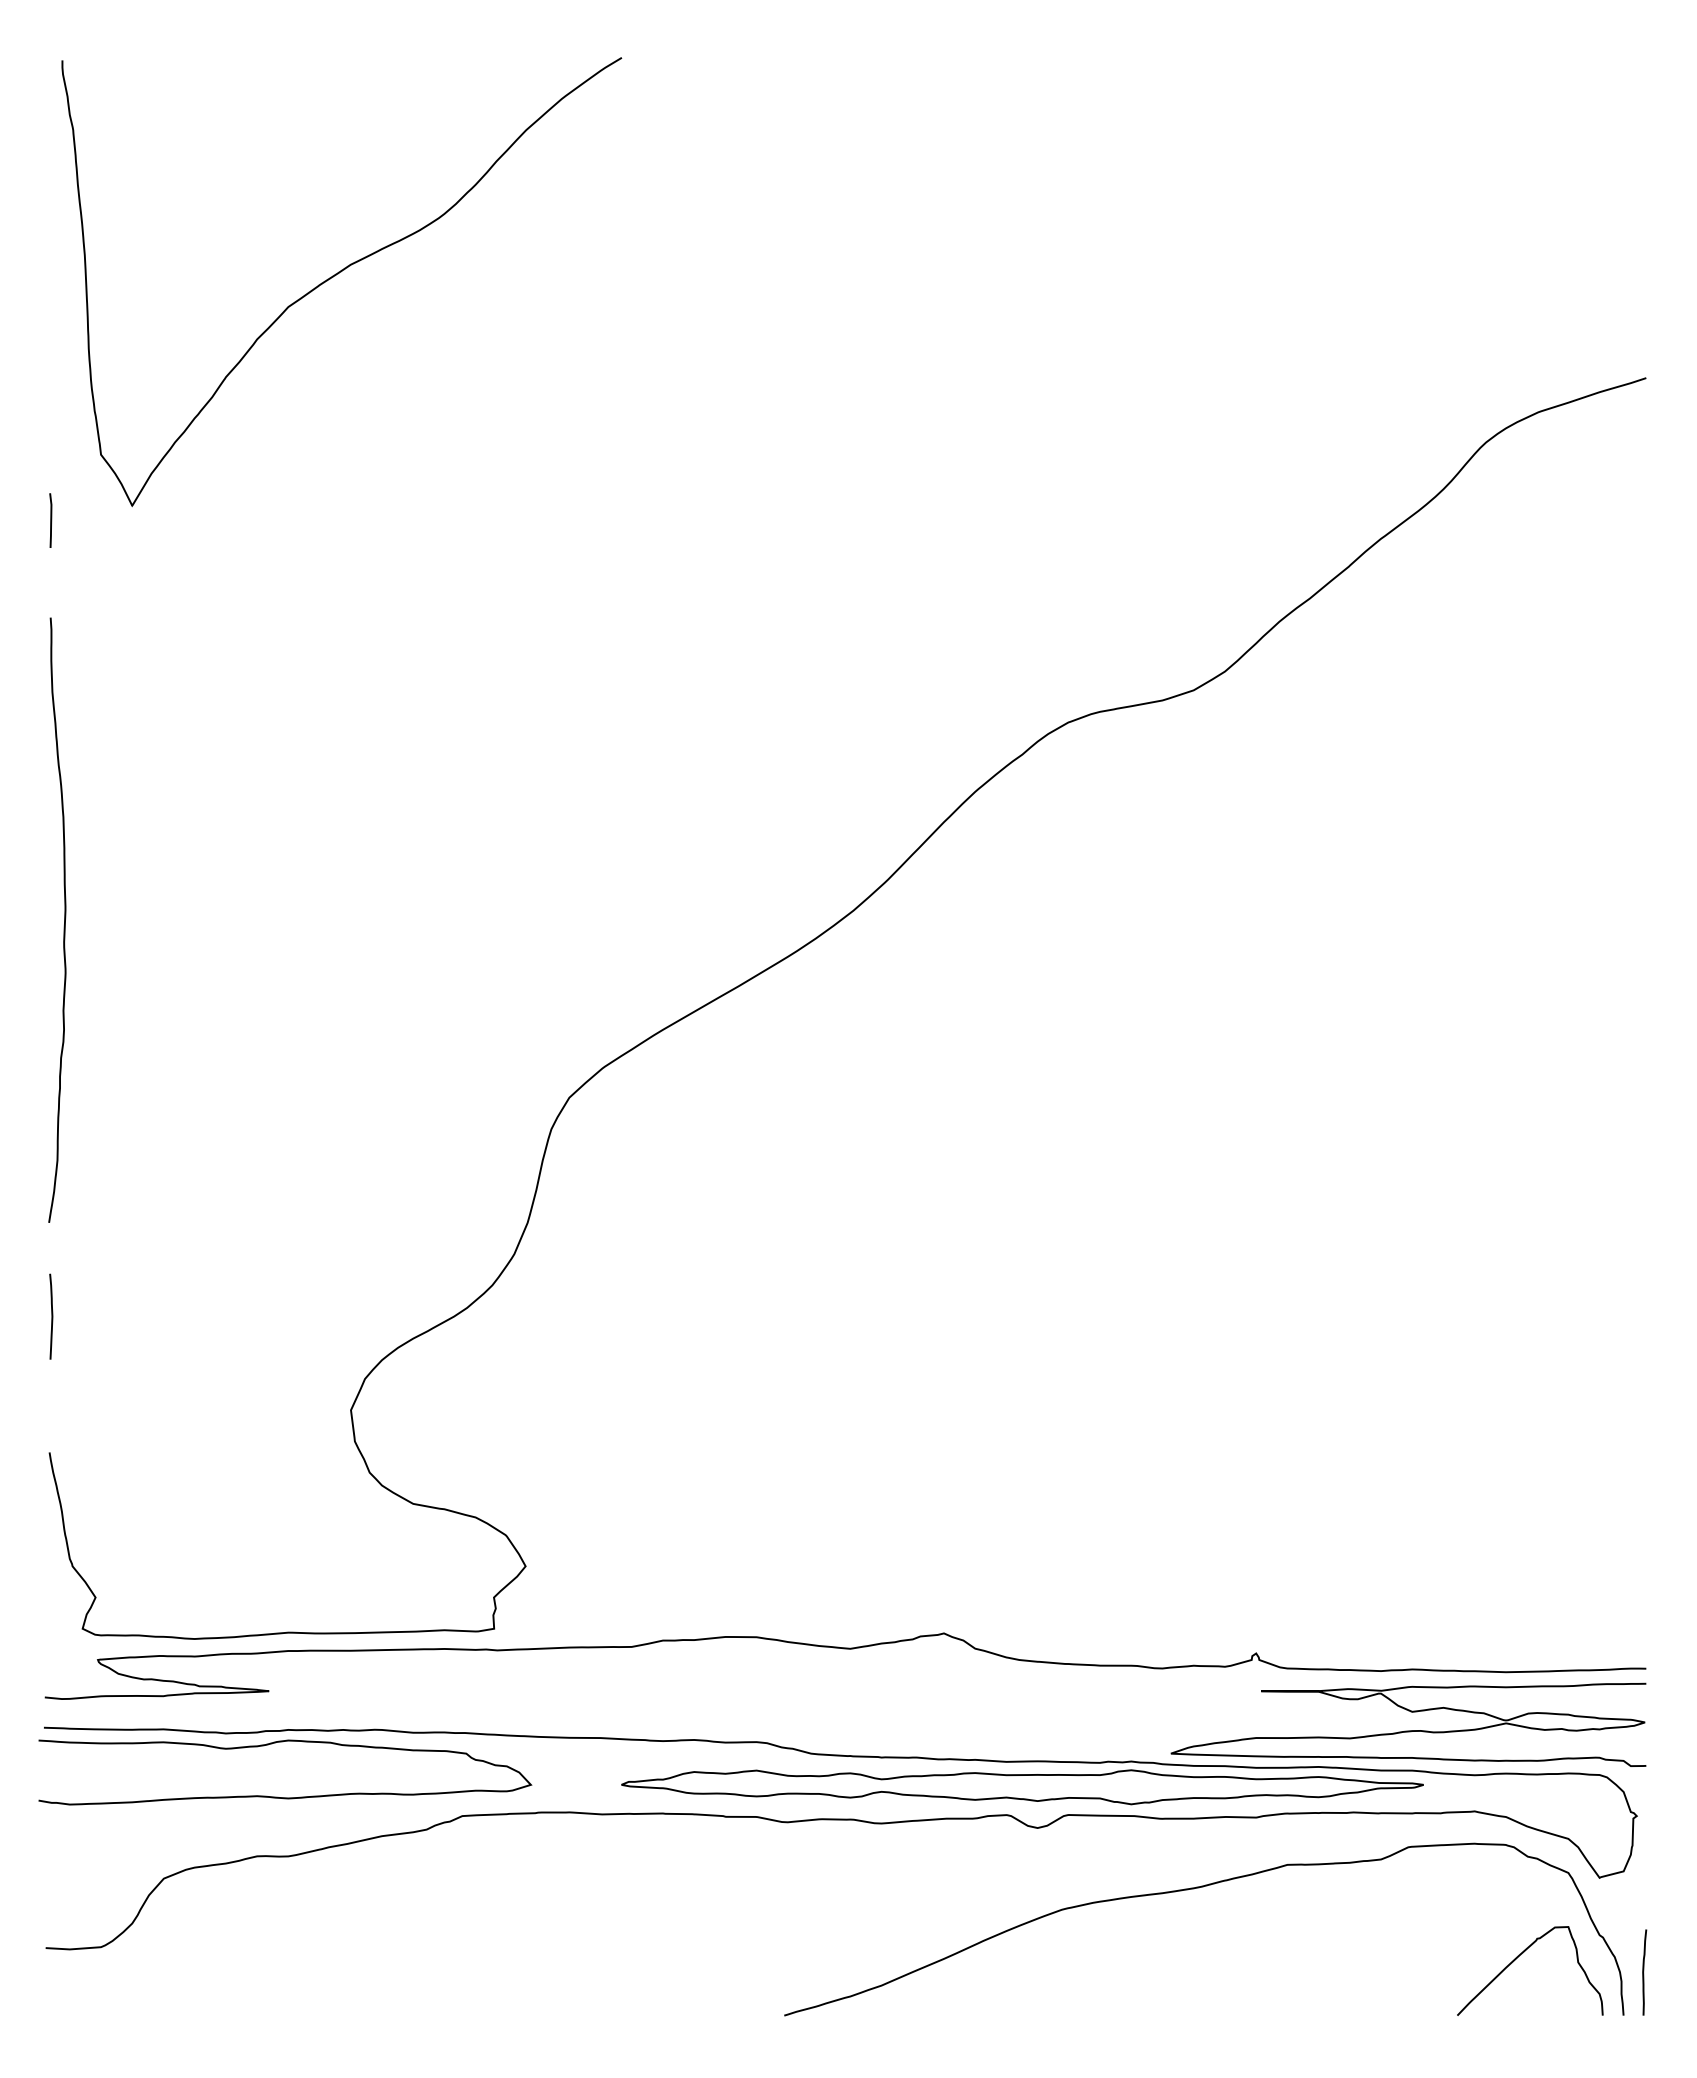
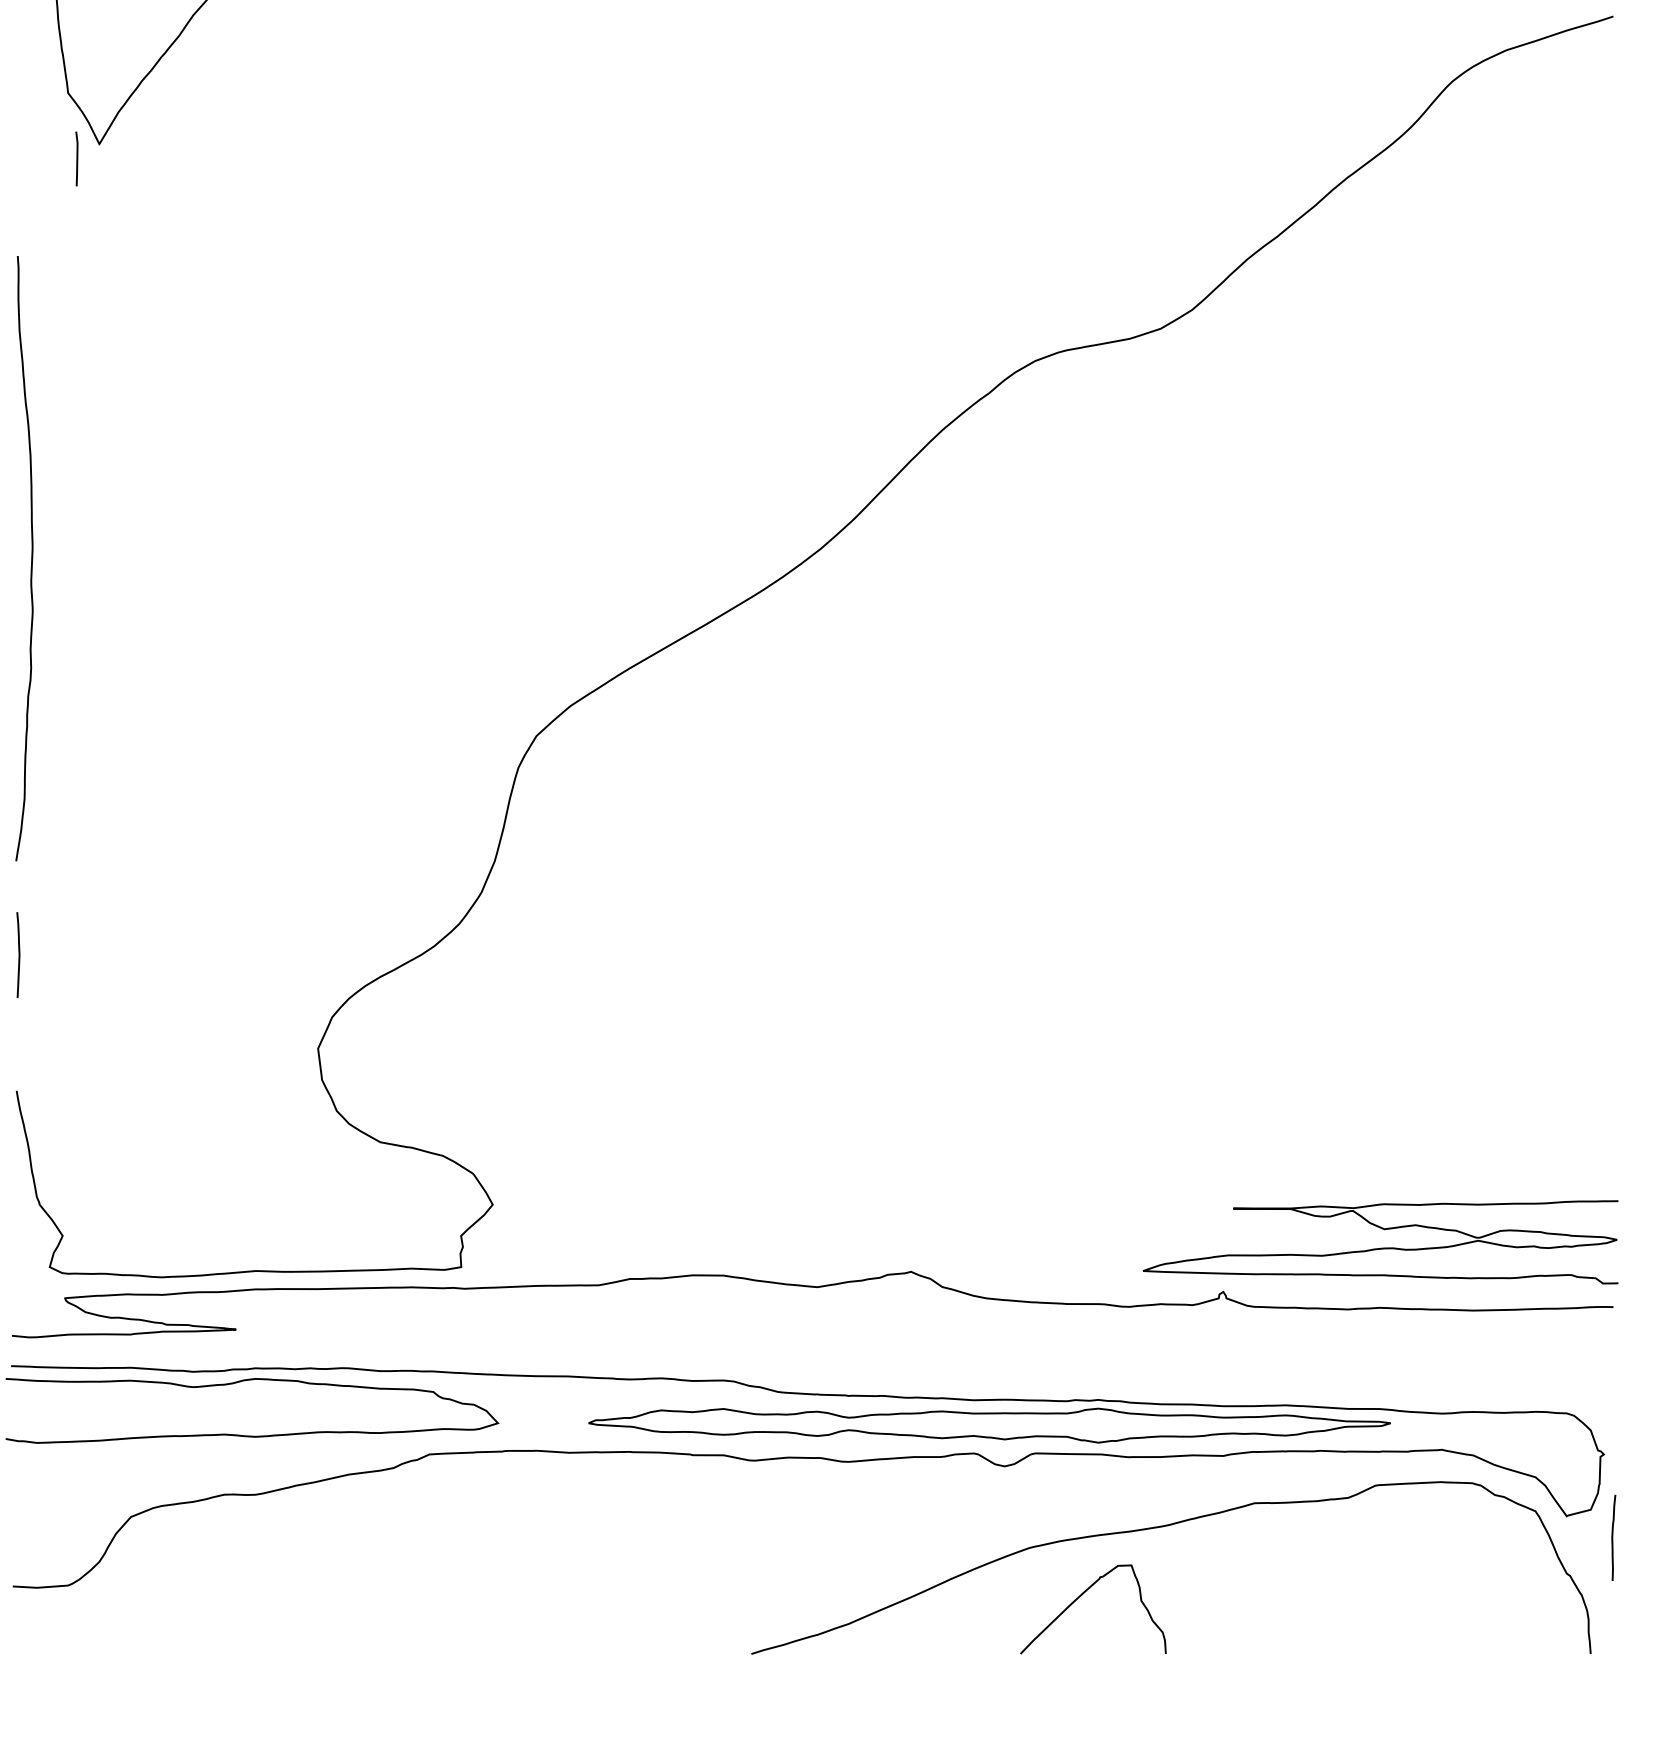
line: (50, 520) -> (76, 158), moved
curve: (1408, 1730) -> (1380, 1247), moved
curve: (1518, 1957) -> (1081, 1595), moved
curve: (1644, 1971) -> (1613, 1536), moved

